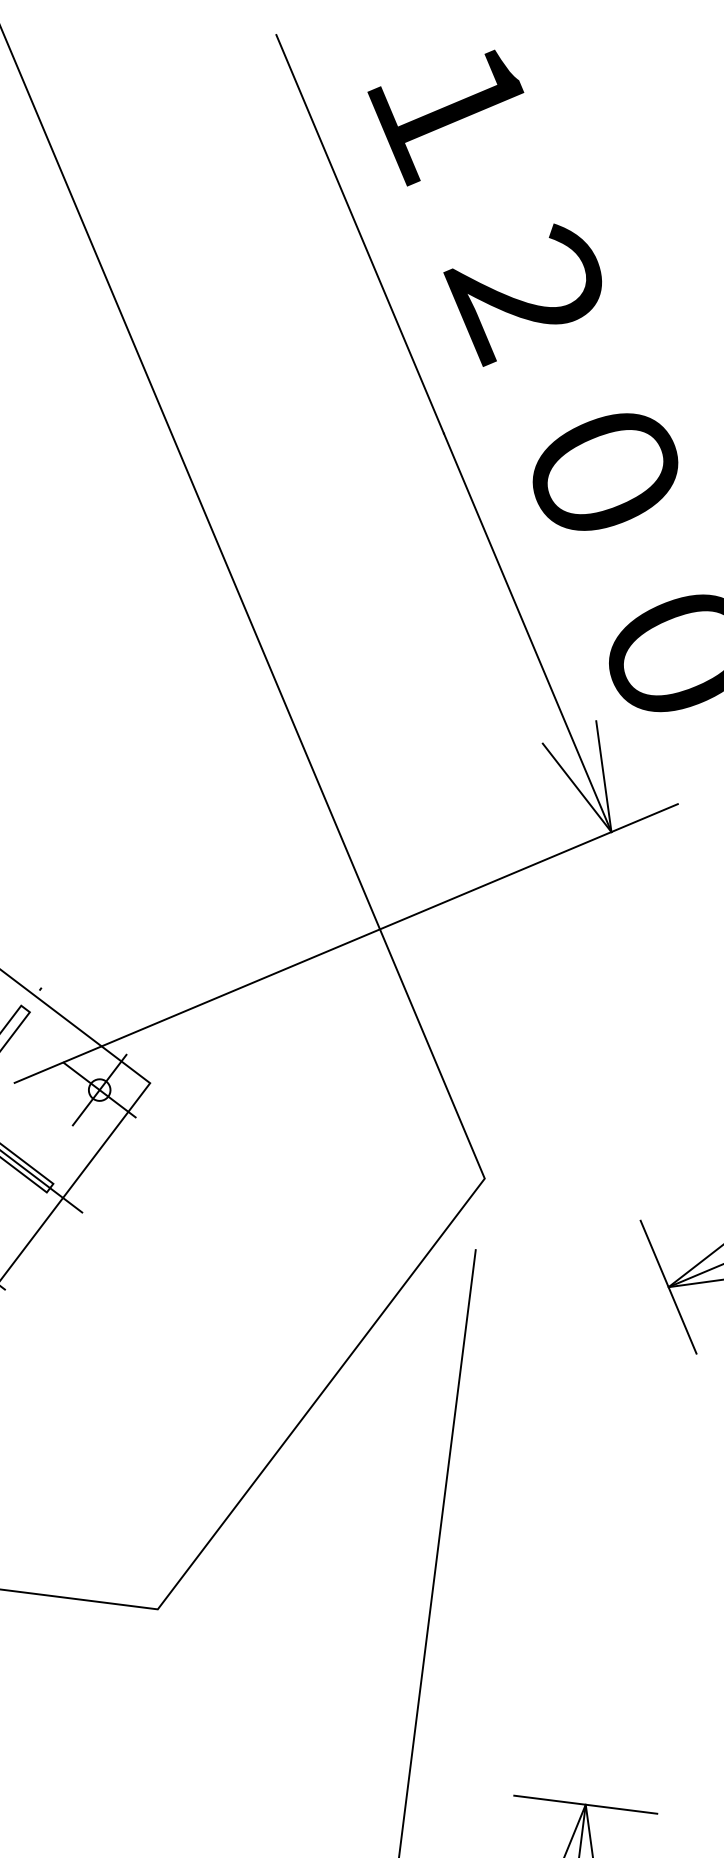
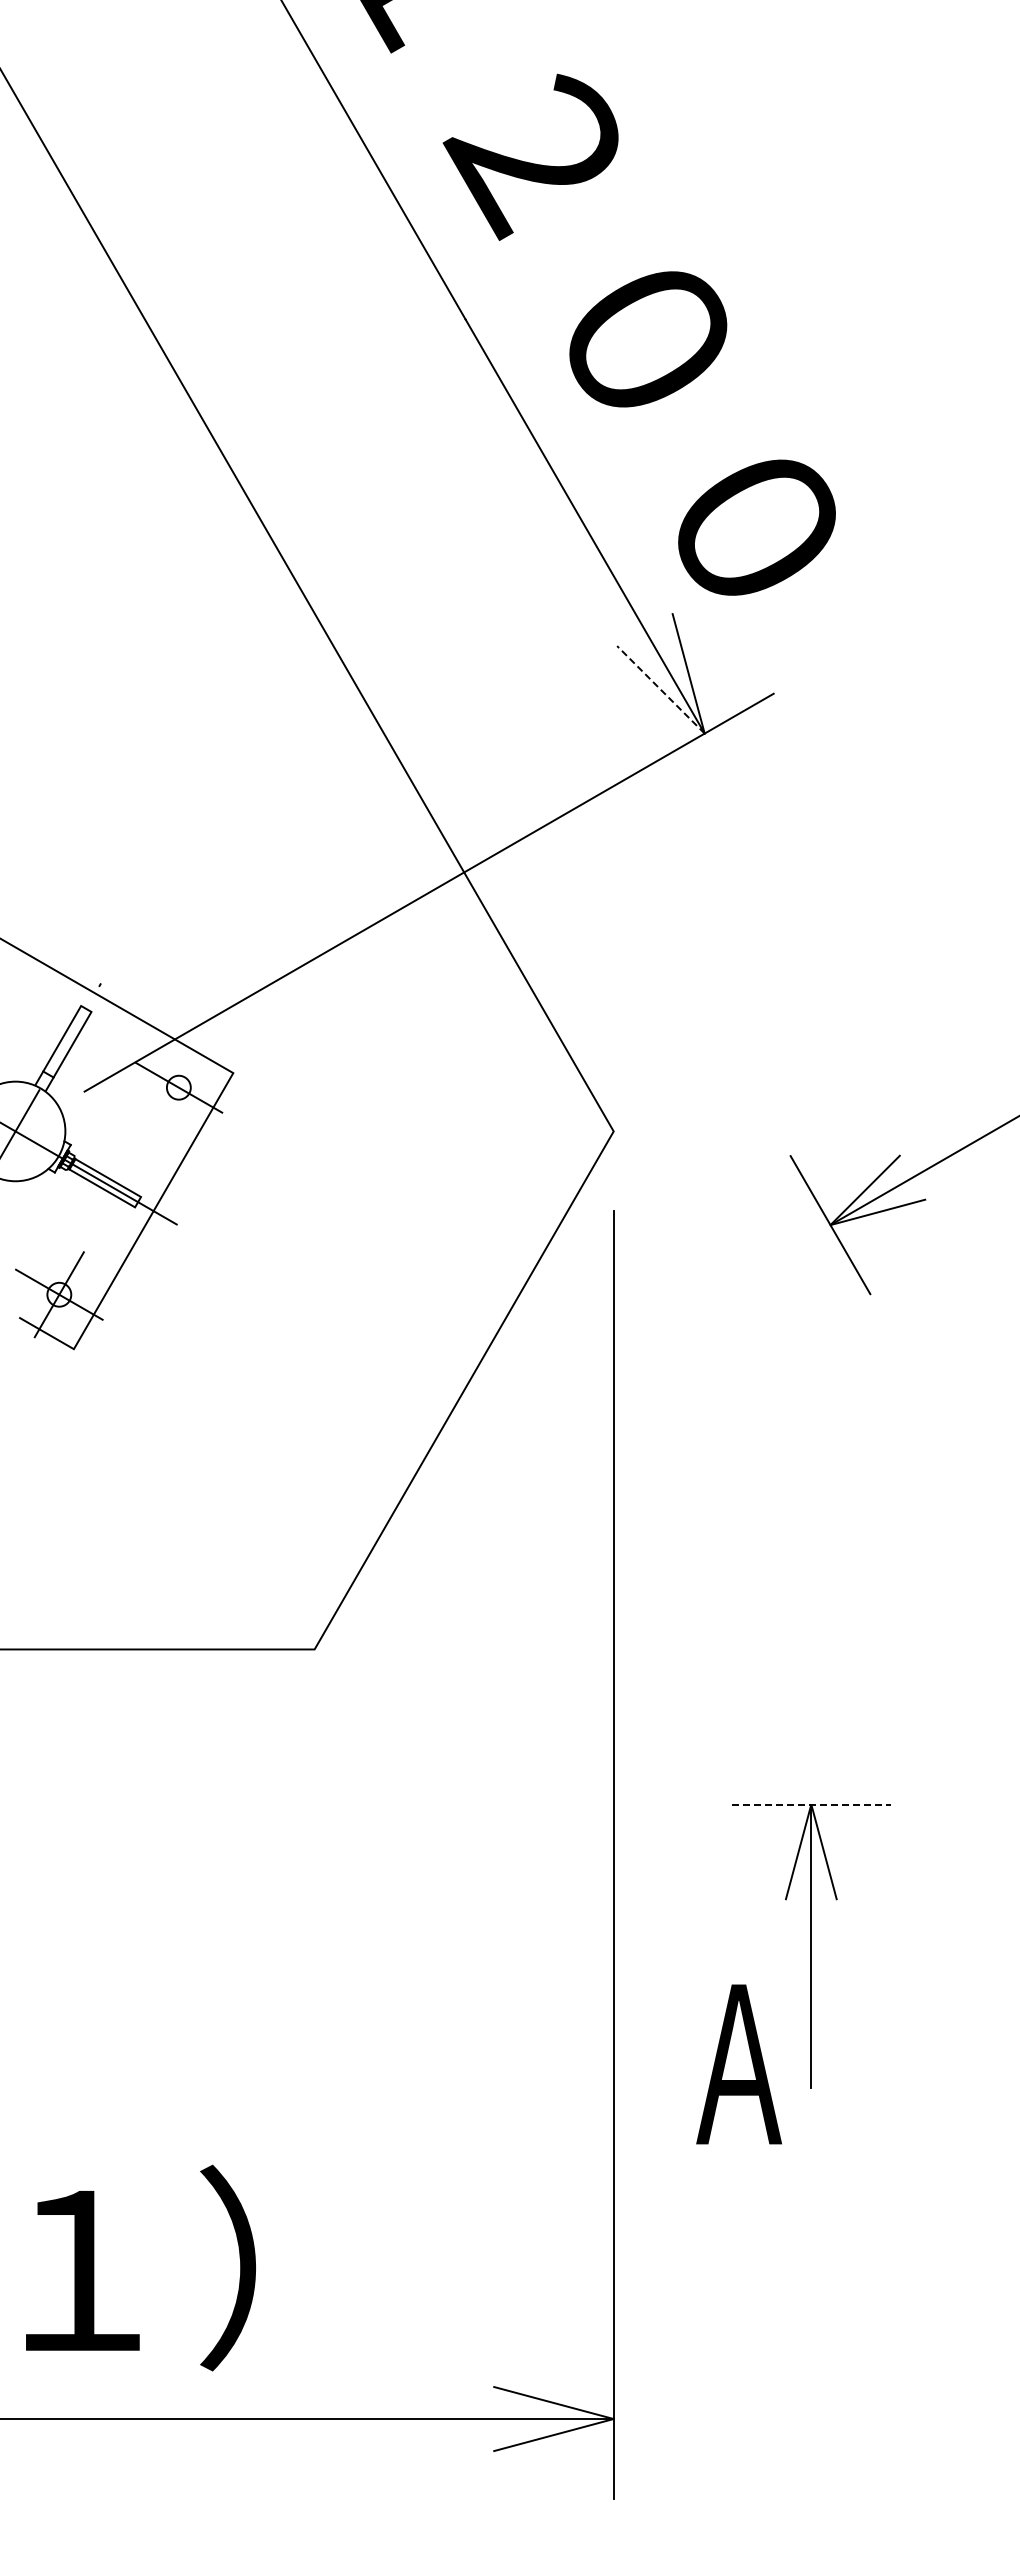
line: (576, 787) -> (660, 689), solid -> dashed
line: (99, 1089) -> (178, 1087), removed
line: (585, 1804) -> (811, 1804), solid -> dashed

